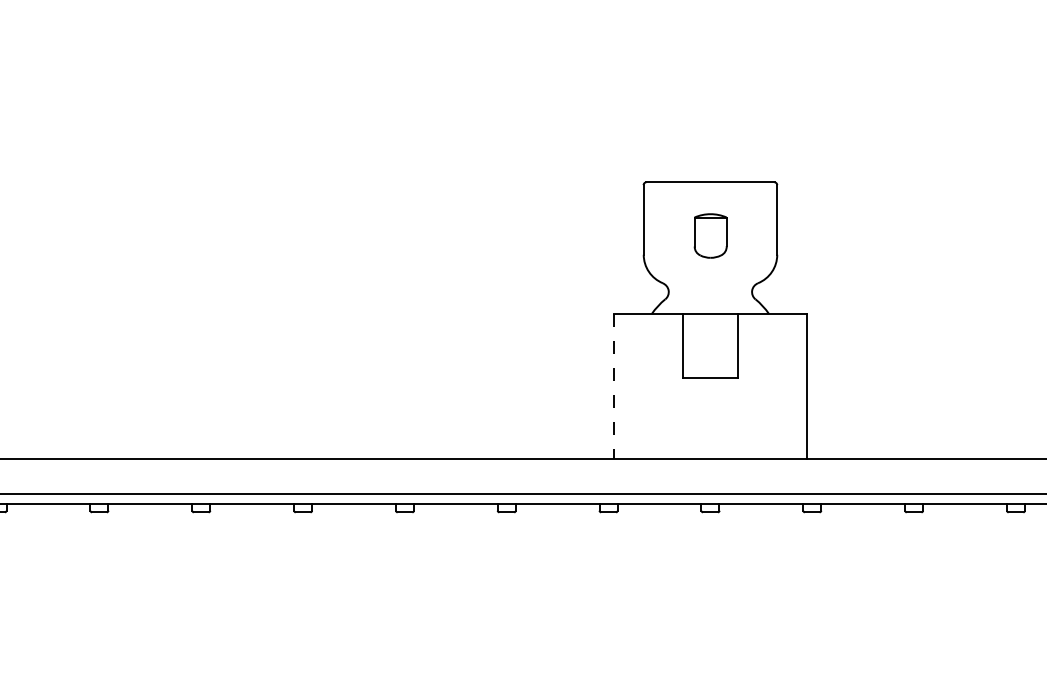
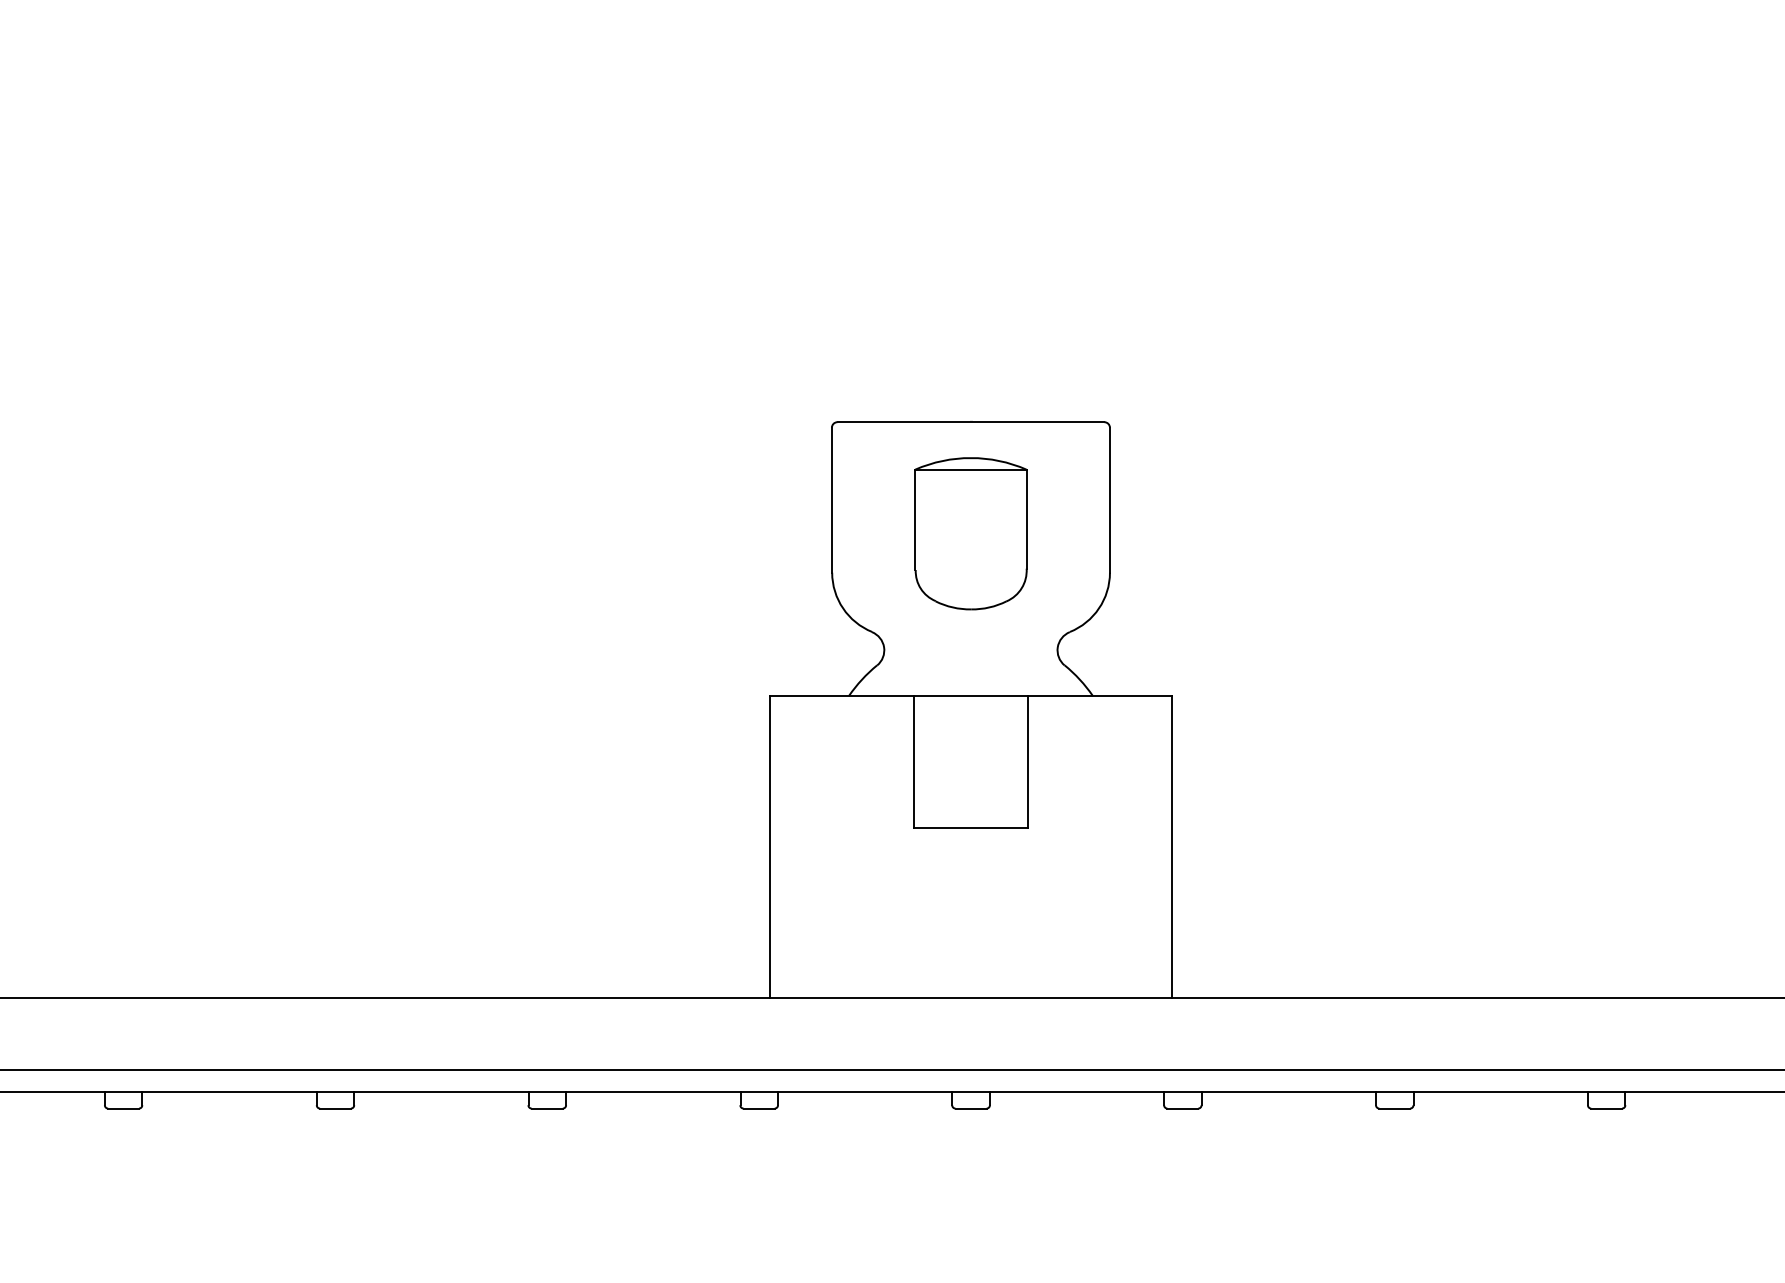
part: (710, 235) -> (971, 532), size x1.67
line: (613, 386) -> (769, 846), dashed -> solid

